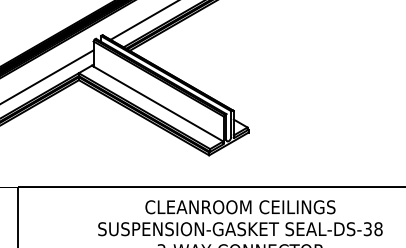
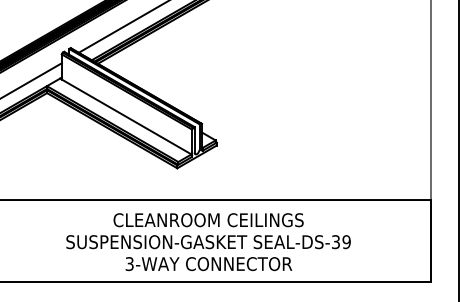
text: (378, 229) -> (346, 242), SEAL-DS-38 -> SEAL-DS-39

